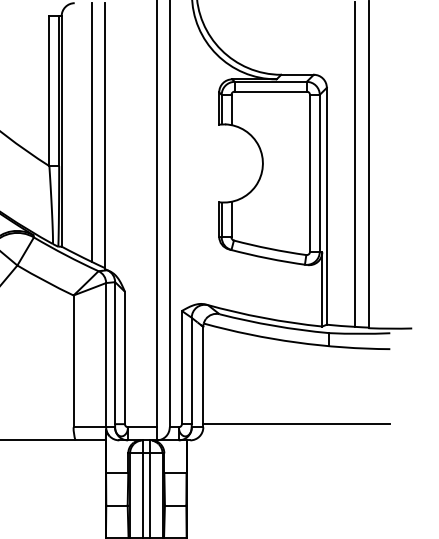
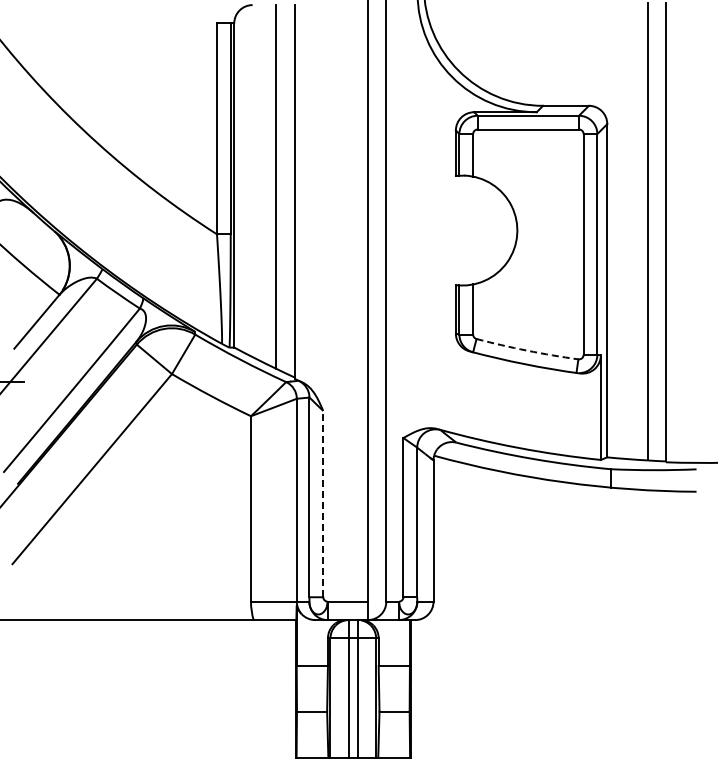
arc: (270, 248) -> (527, 350), solid -> dashed
line: (125, 357) -> (323, 503), solid -> dashed
line: (296, 424) -> (564, 597), removed

